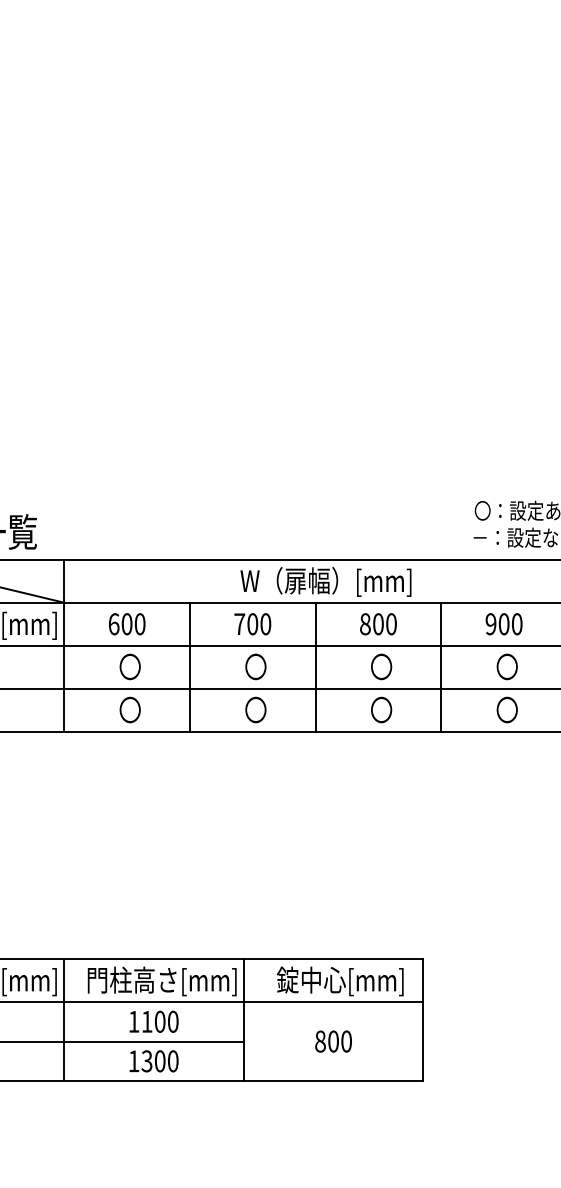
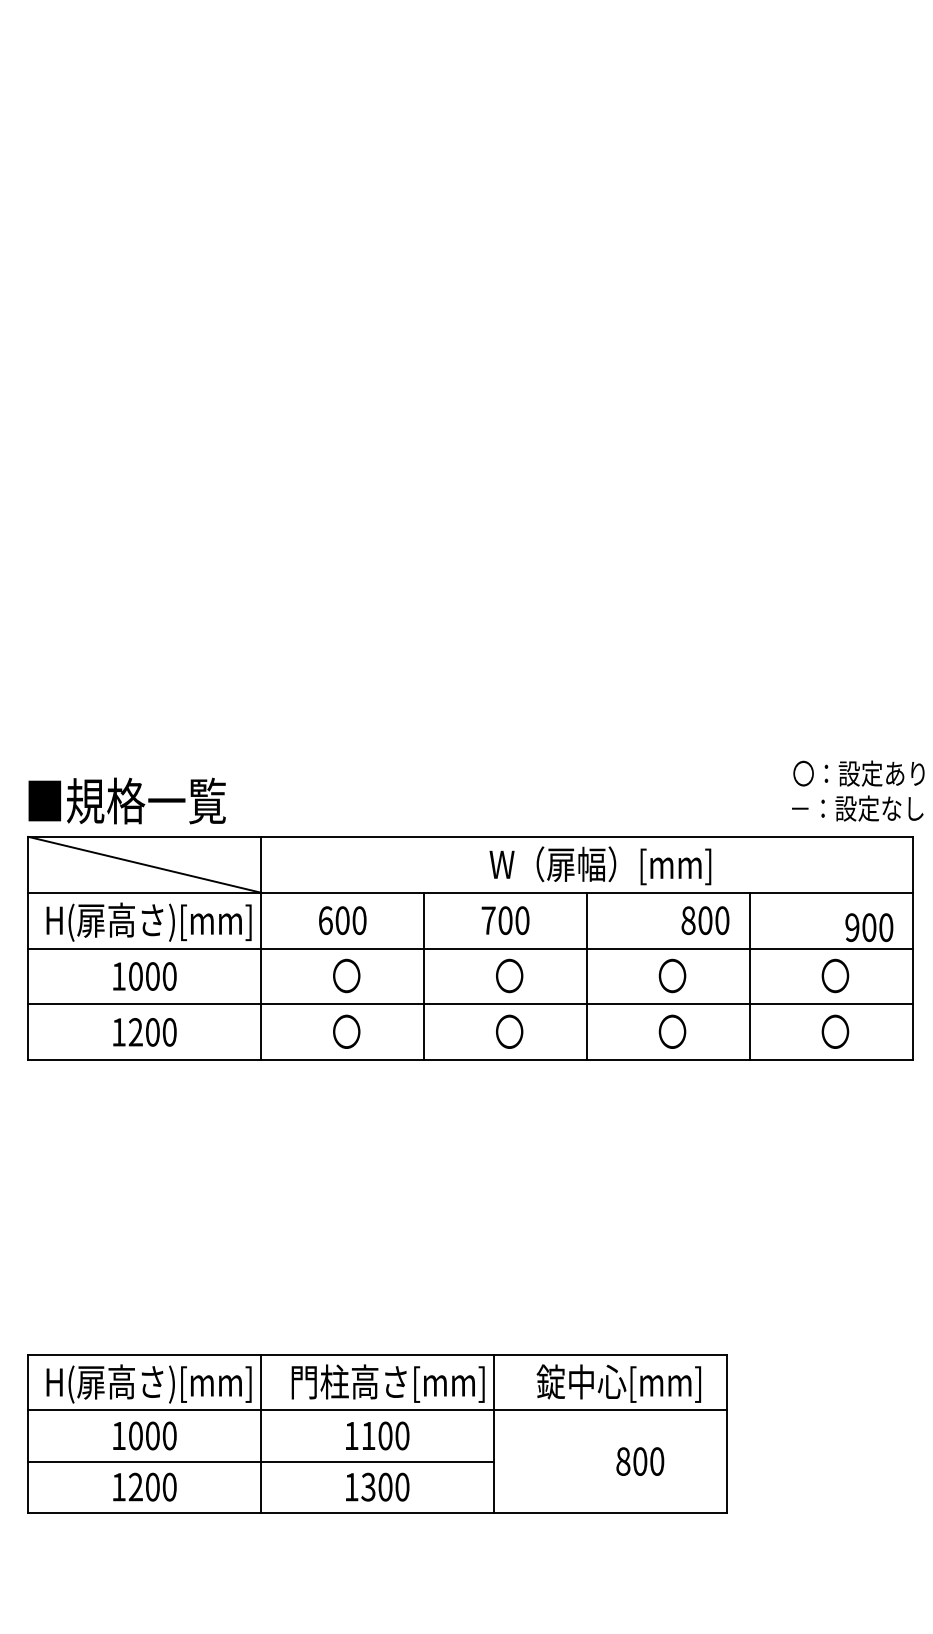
text: (378, 624) -> (705, 920), moved
text: (504, 624) -> (869, 927), moved
text: (333, 1041) -> (640, 1461), moved

